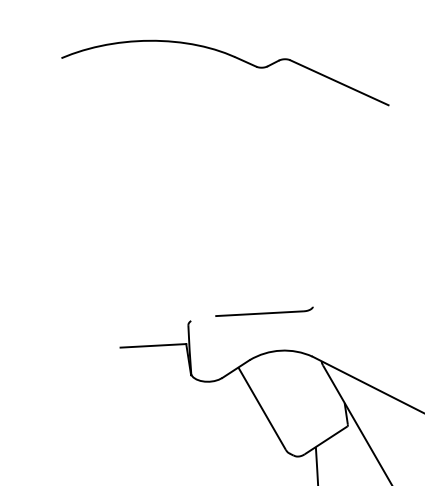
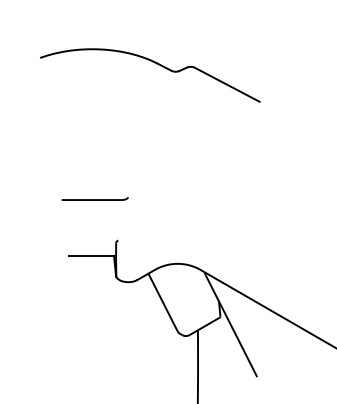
part: (263, 311) -> (94, 198), moved

